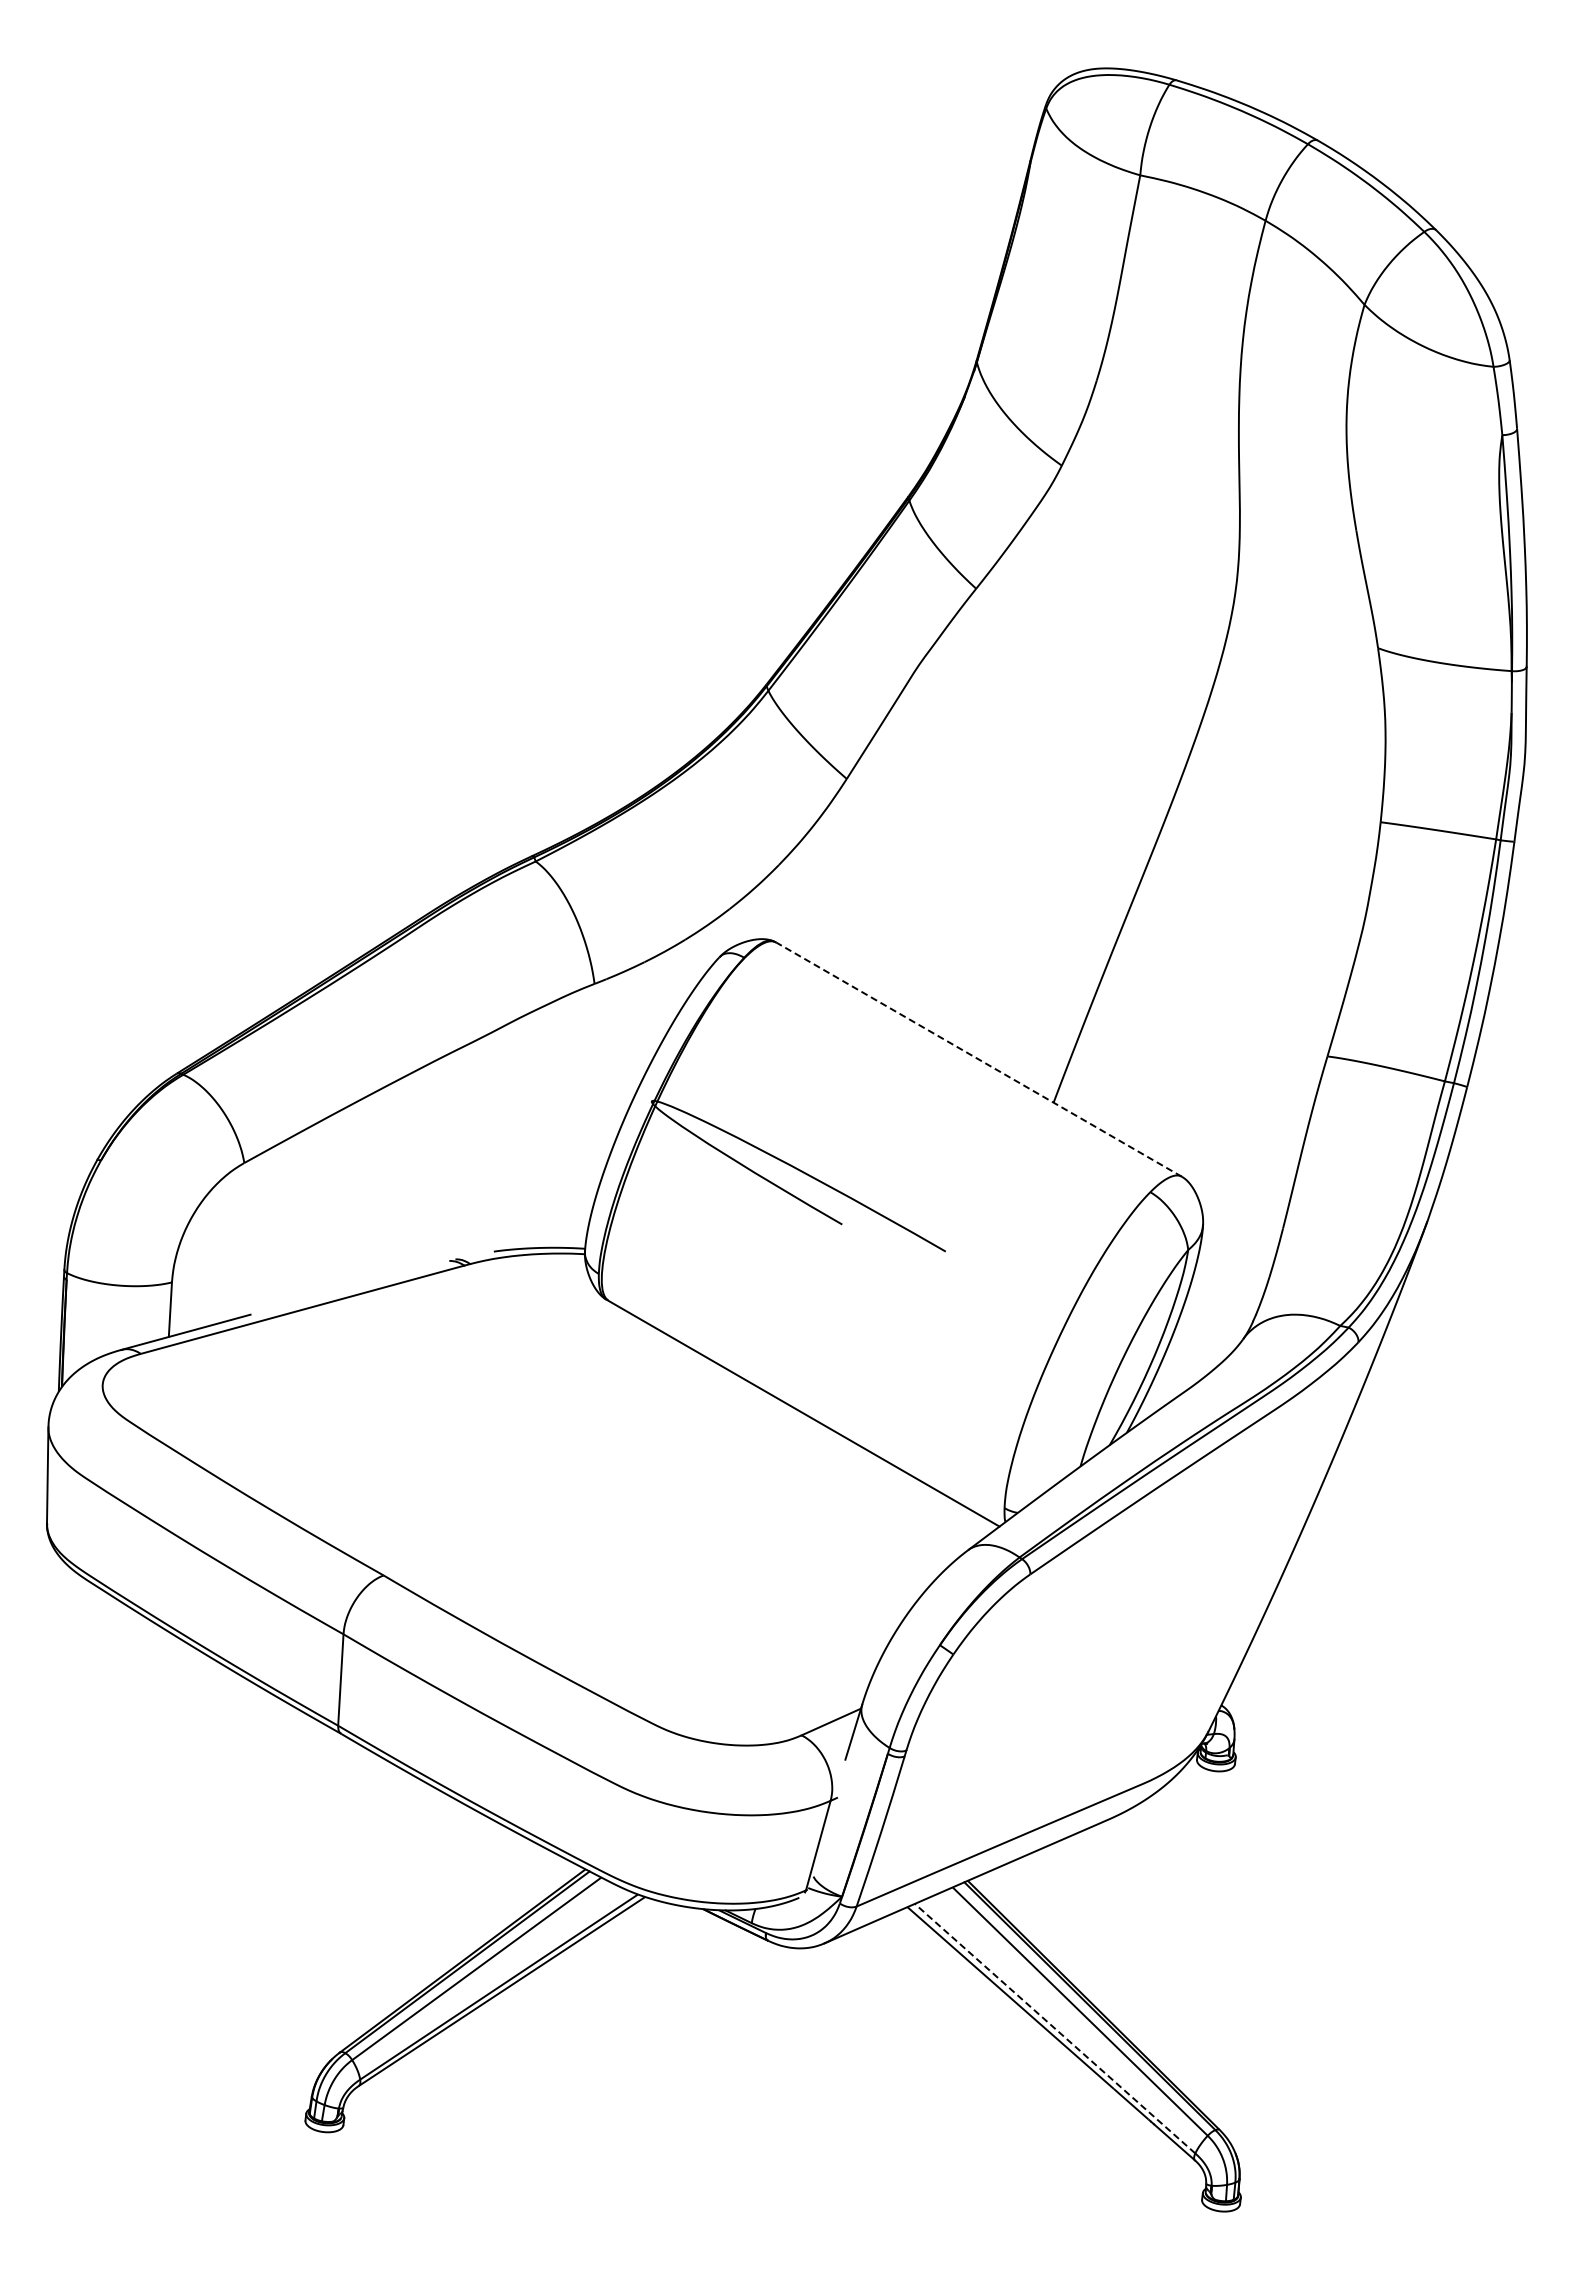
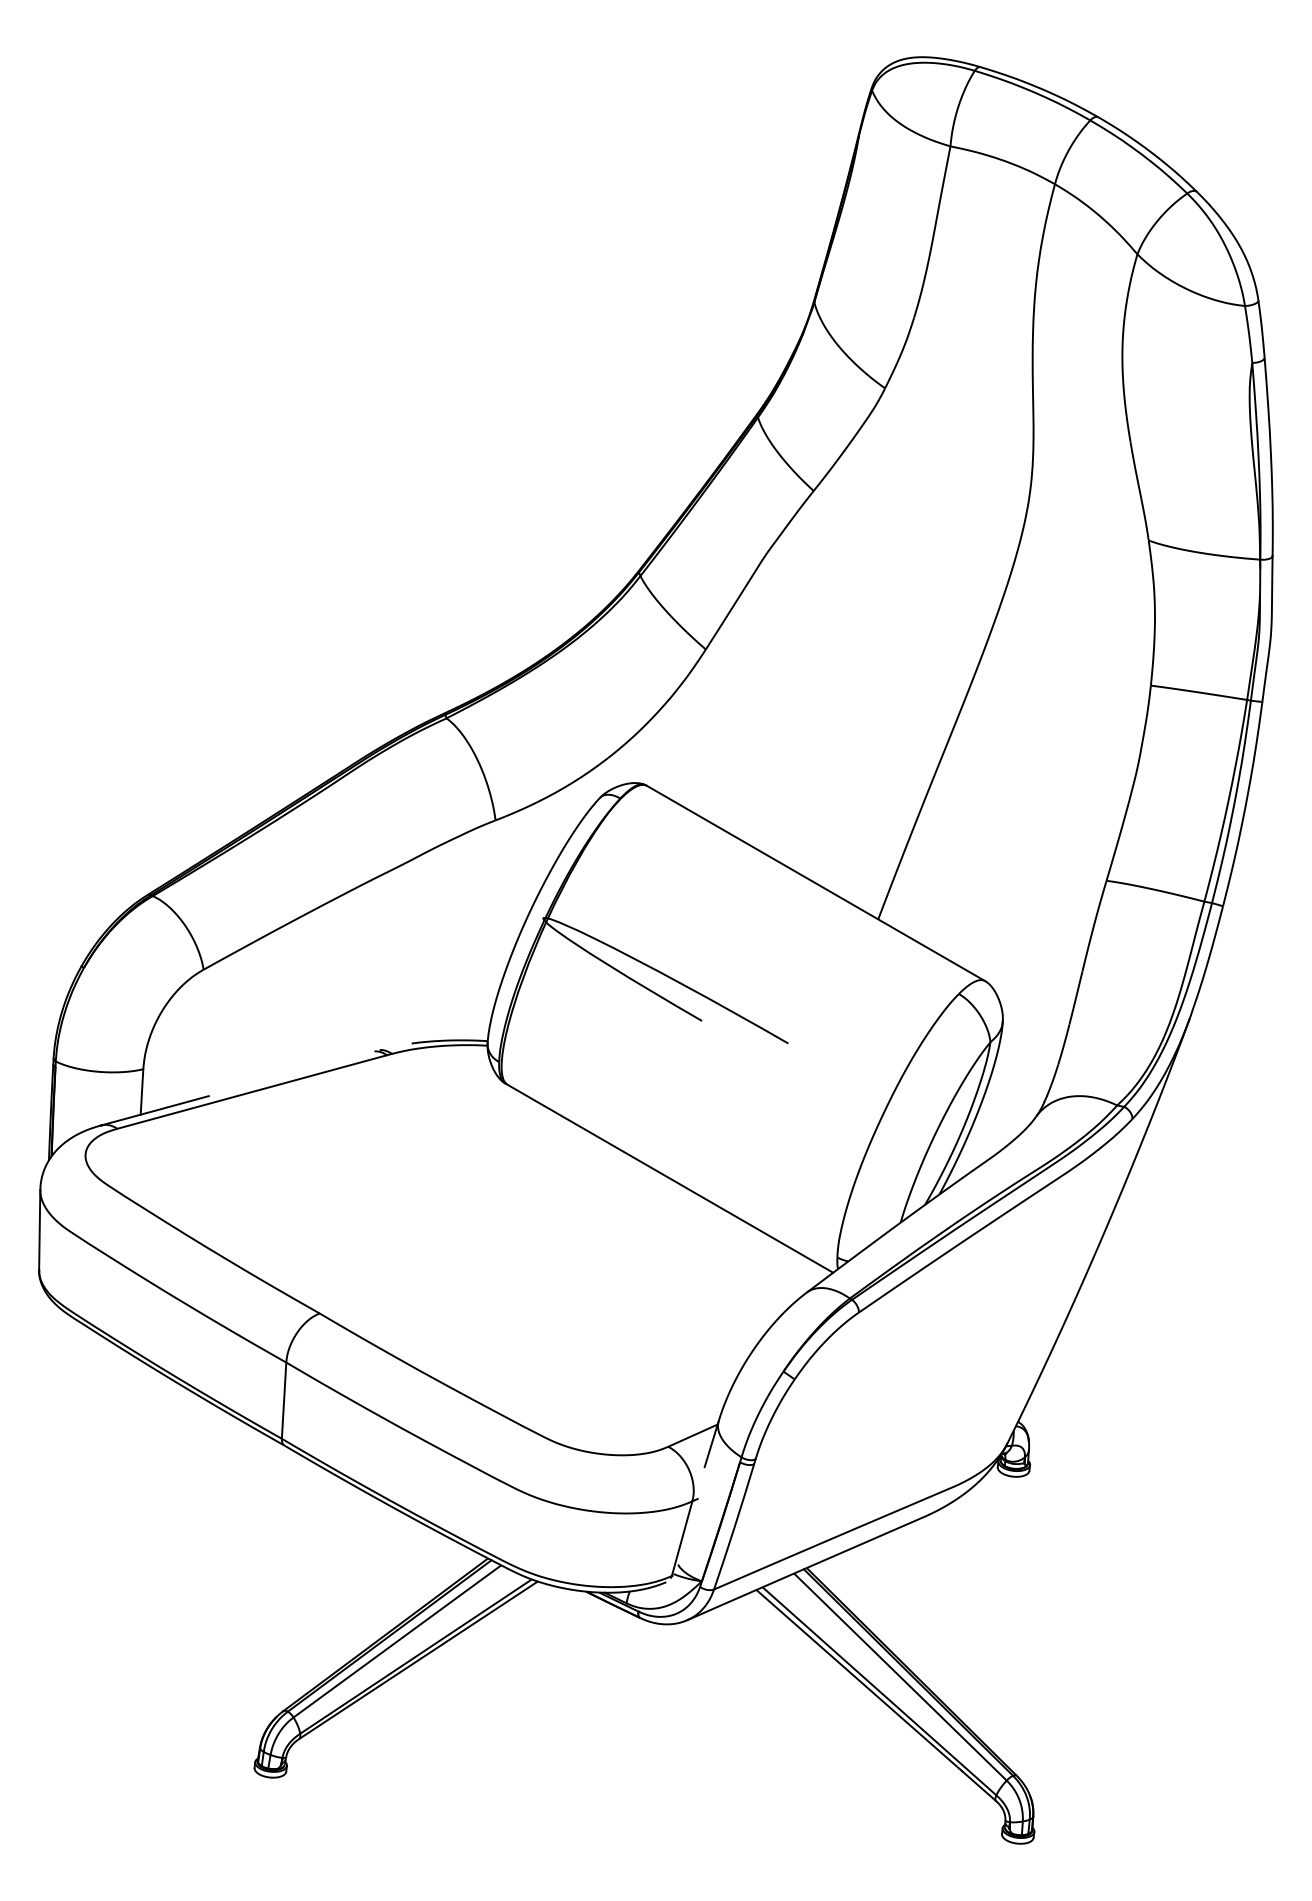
line: (978, 1059) -> (815, 883), dashed -> solid
line: (1054, 2028) -> (878, 1691), dashed -> solid

